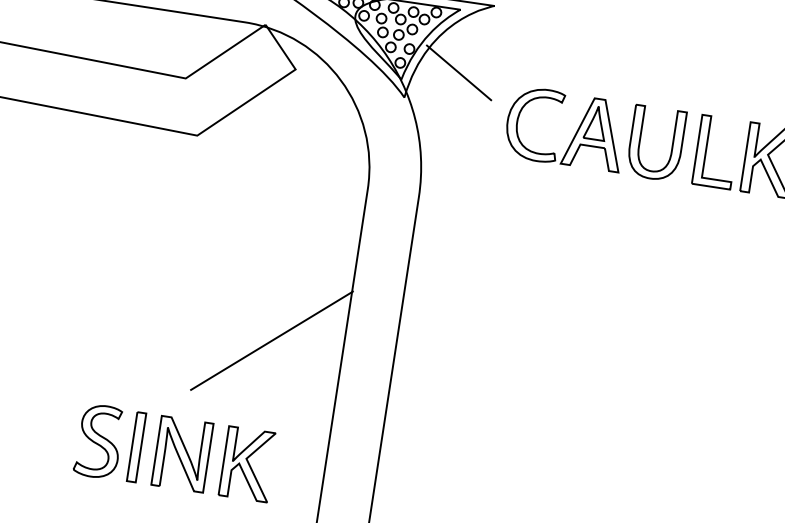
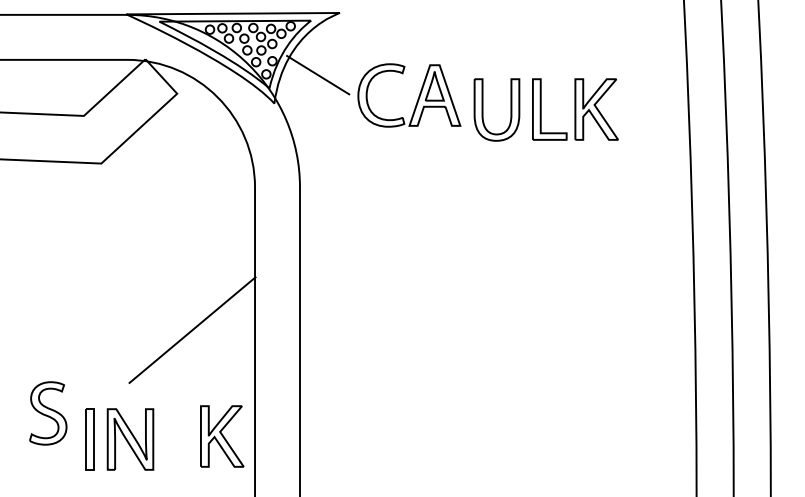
part: (574, 133) -> (417, 98), moved
part: (99, 441) -> (48, 413), moved
part: (248, 464) -> (222, 436), moved

